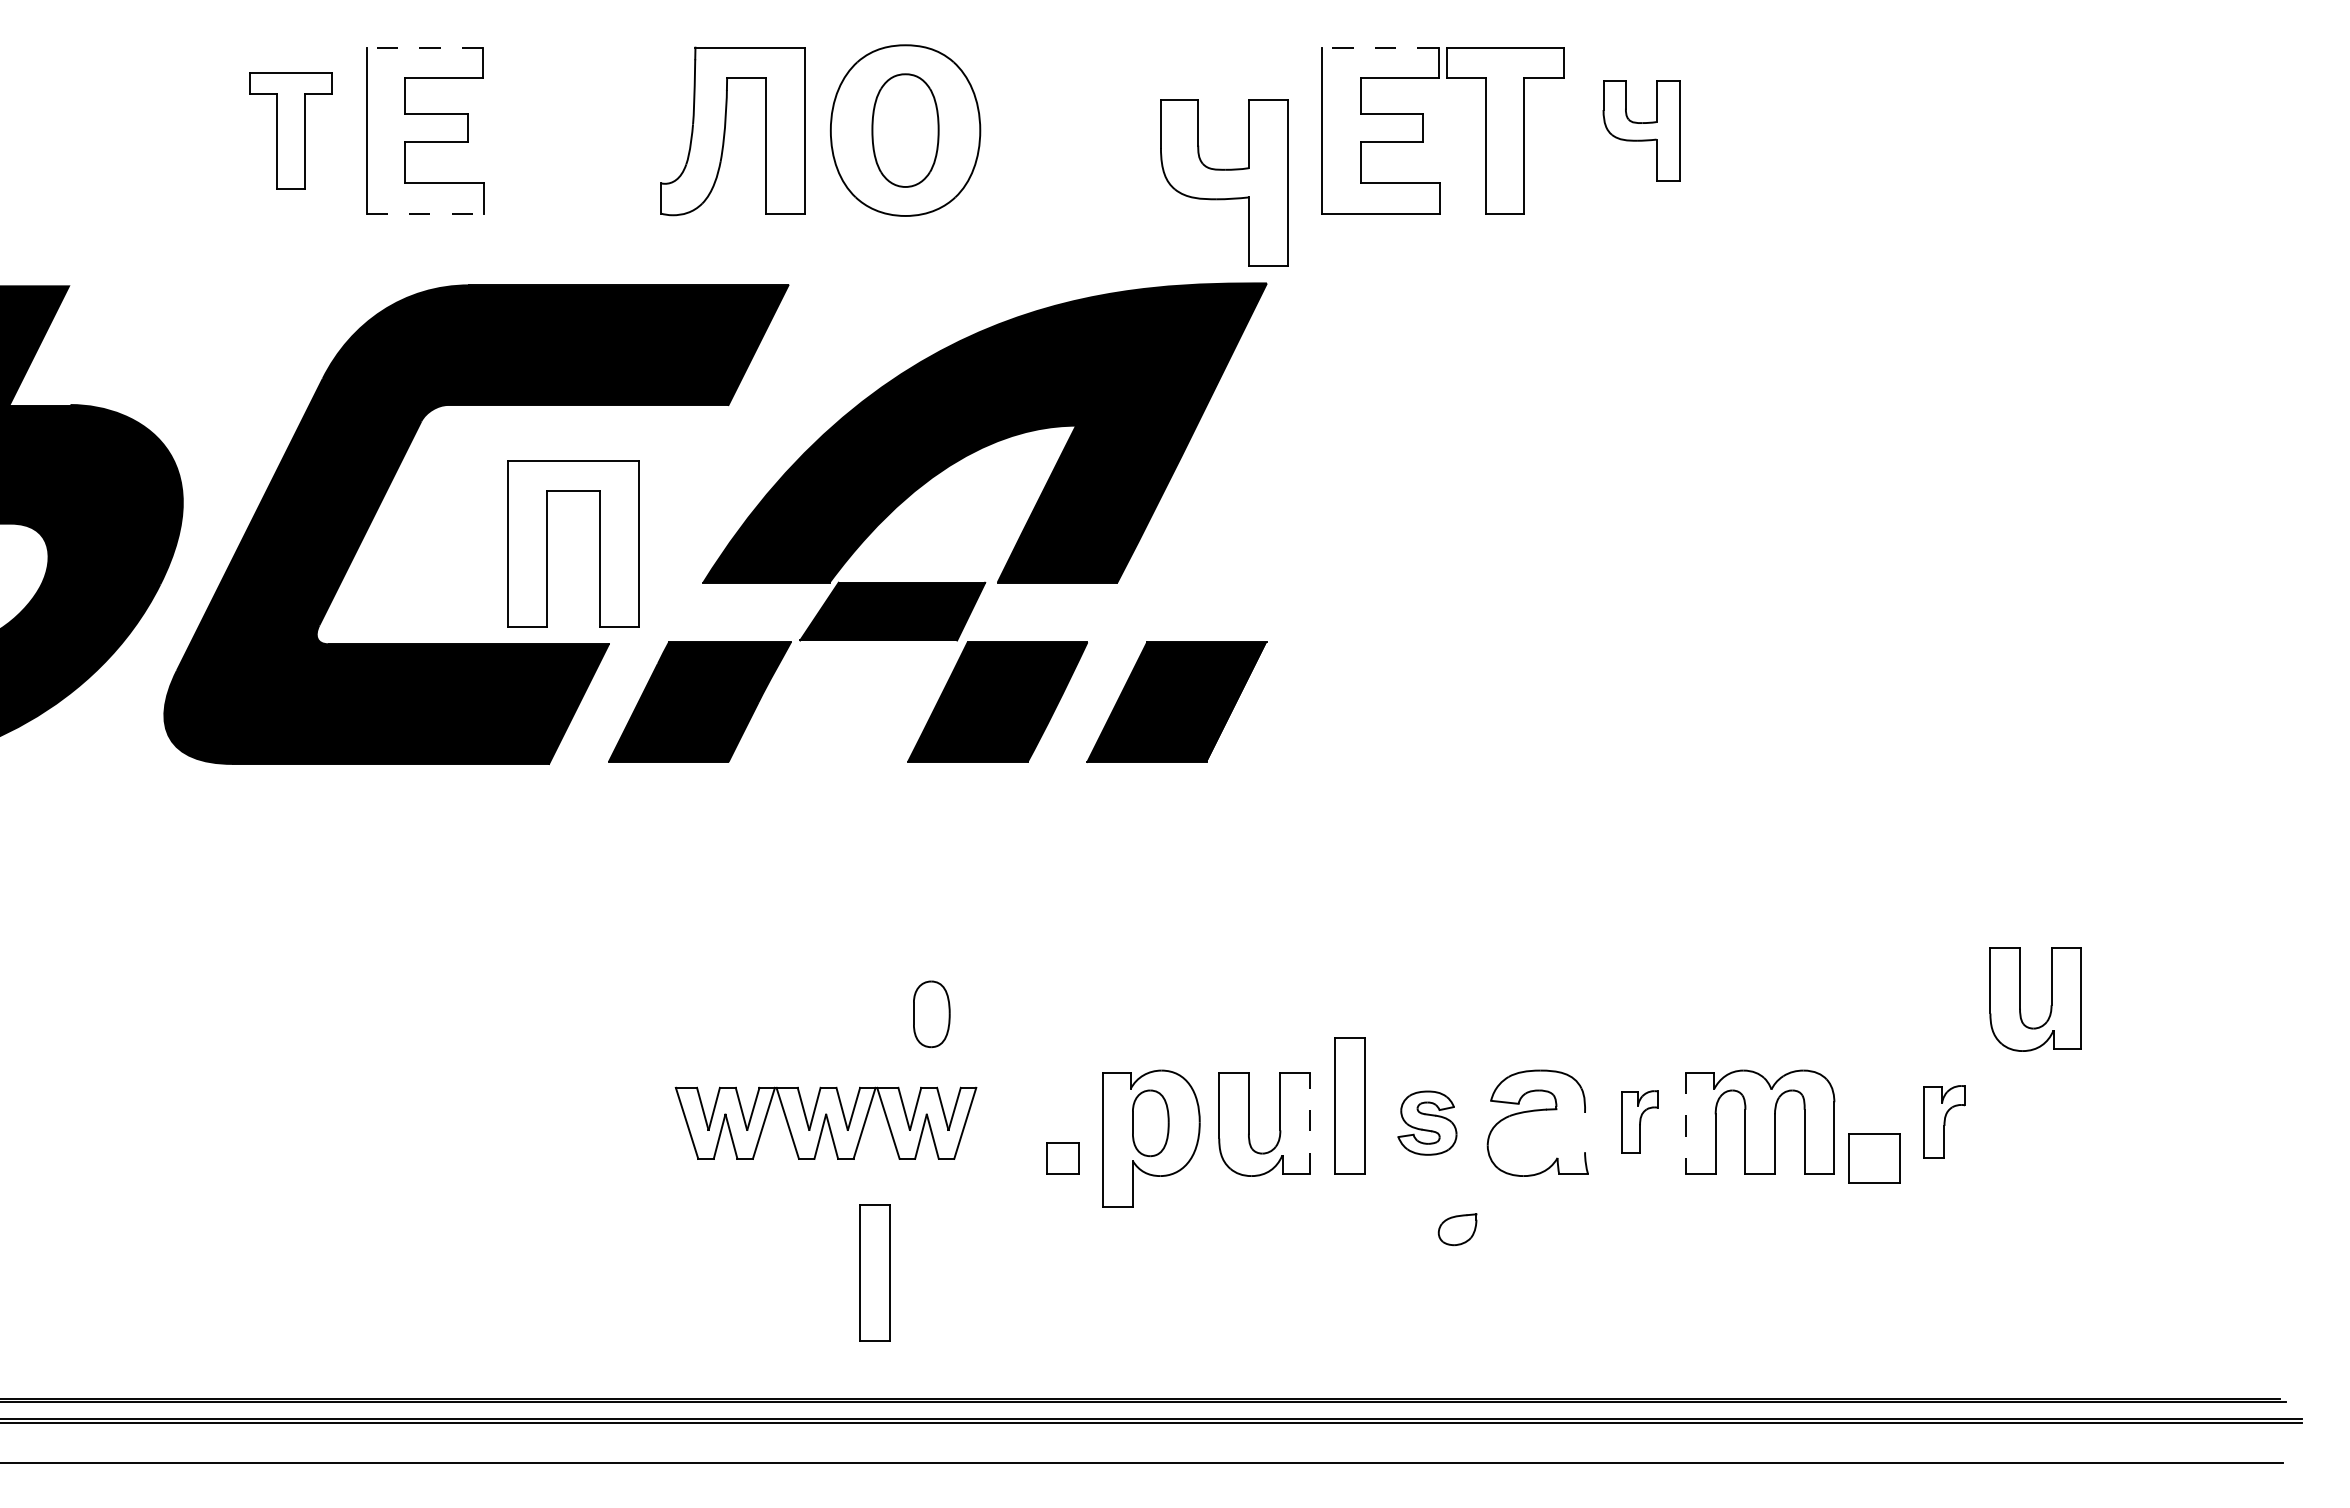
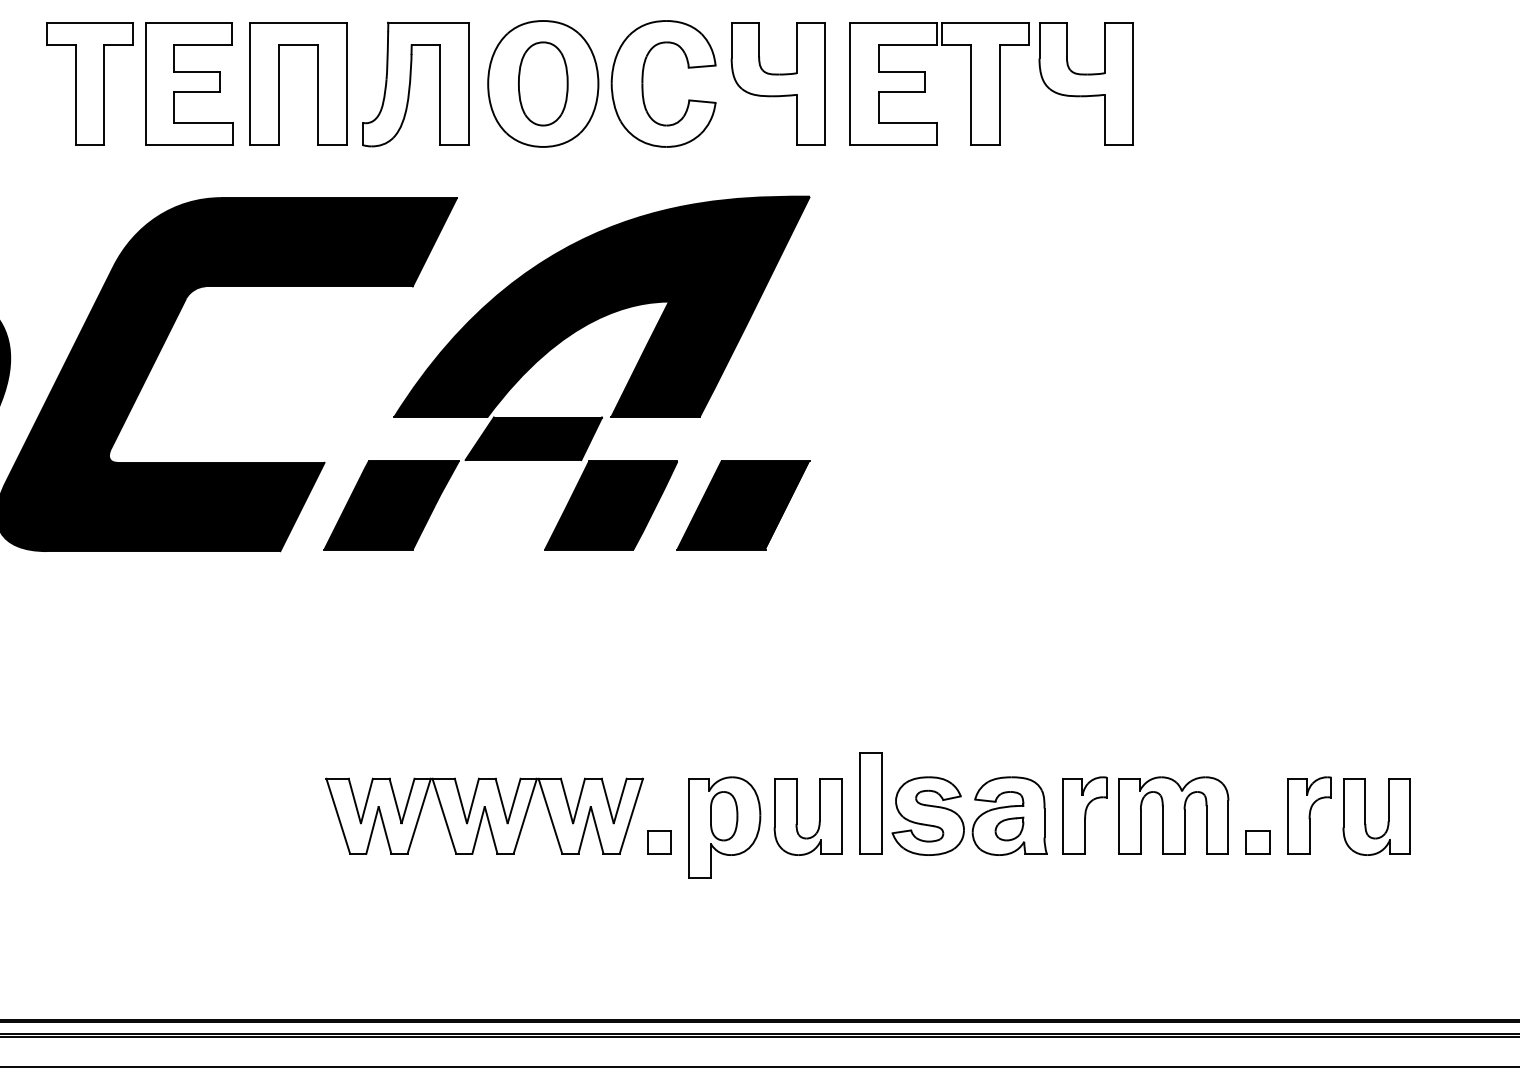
line: (424, 47) -> (188, 22), dashed -> solid
line: (1379, 47) -> (892, 22), dashed -> solid
part: (290, 130) -> (89, 83), size x1.43
part: (1040, 130) -> (642, 83), added
part: (1641, 130) -> (1086, 83), size x1.67
part: (1224, 182) -> (778, 83), moved
line: (425, 213) -> (189, 145), dashed -> solid
part: (547, 543) -> (279, 83), moved
part: (2020, 999) -> (1365, 817), moved
part: (931, 1014) -> (562, 735), removed
part: (1639, 1121) -> (1084, 814), size x1.67
part: (1944, 1121) -> (1309, 814), size x1.43
part: (1427, 1122) -> (928, 815), size x1.67
part: (825, 1123) -> (484, 816), size x1.43
line: (1310, 1123) -> (841, 816), dashed -> solid
line: (1686, 1123) -> (1119, 816), dashed -> solid
line: (1585, 1132) -> (1044, 822), added
part: (1874, 1158) -> (1257, 842), size x0.62
part: (1457, 1229) -> (1009, 828), moved
part: (874, 1272) -> (520, 926), removed

